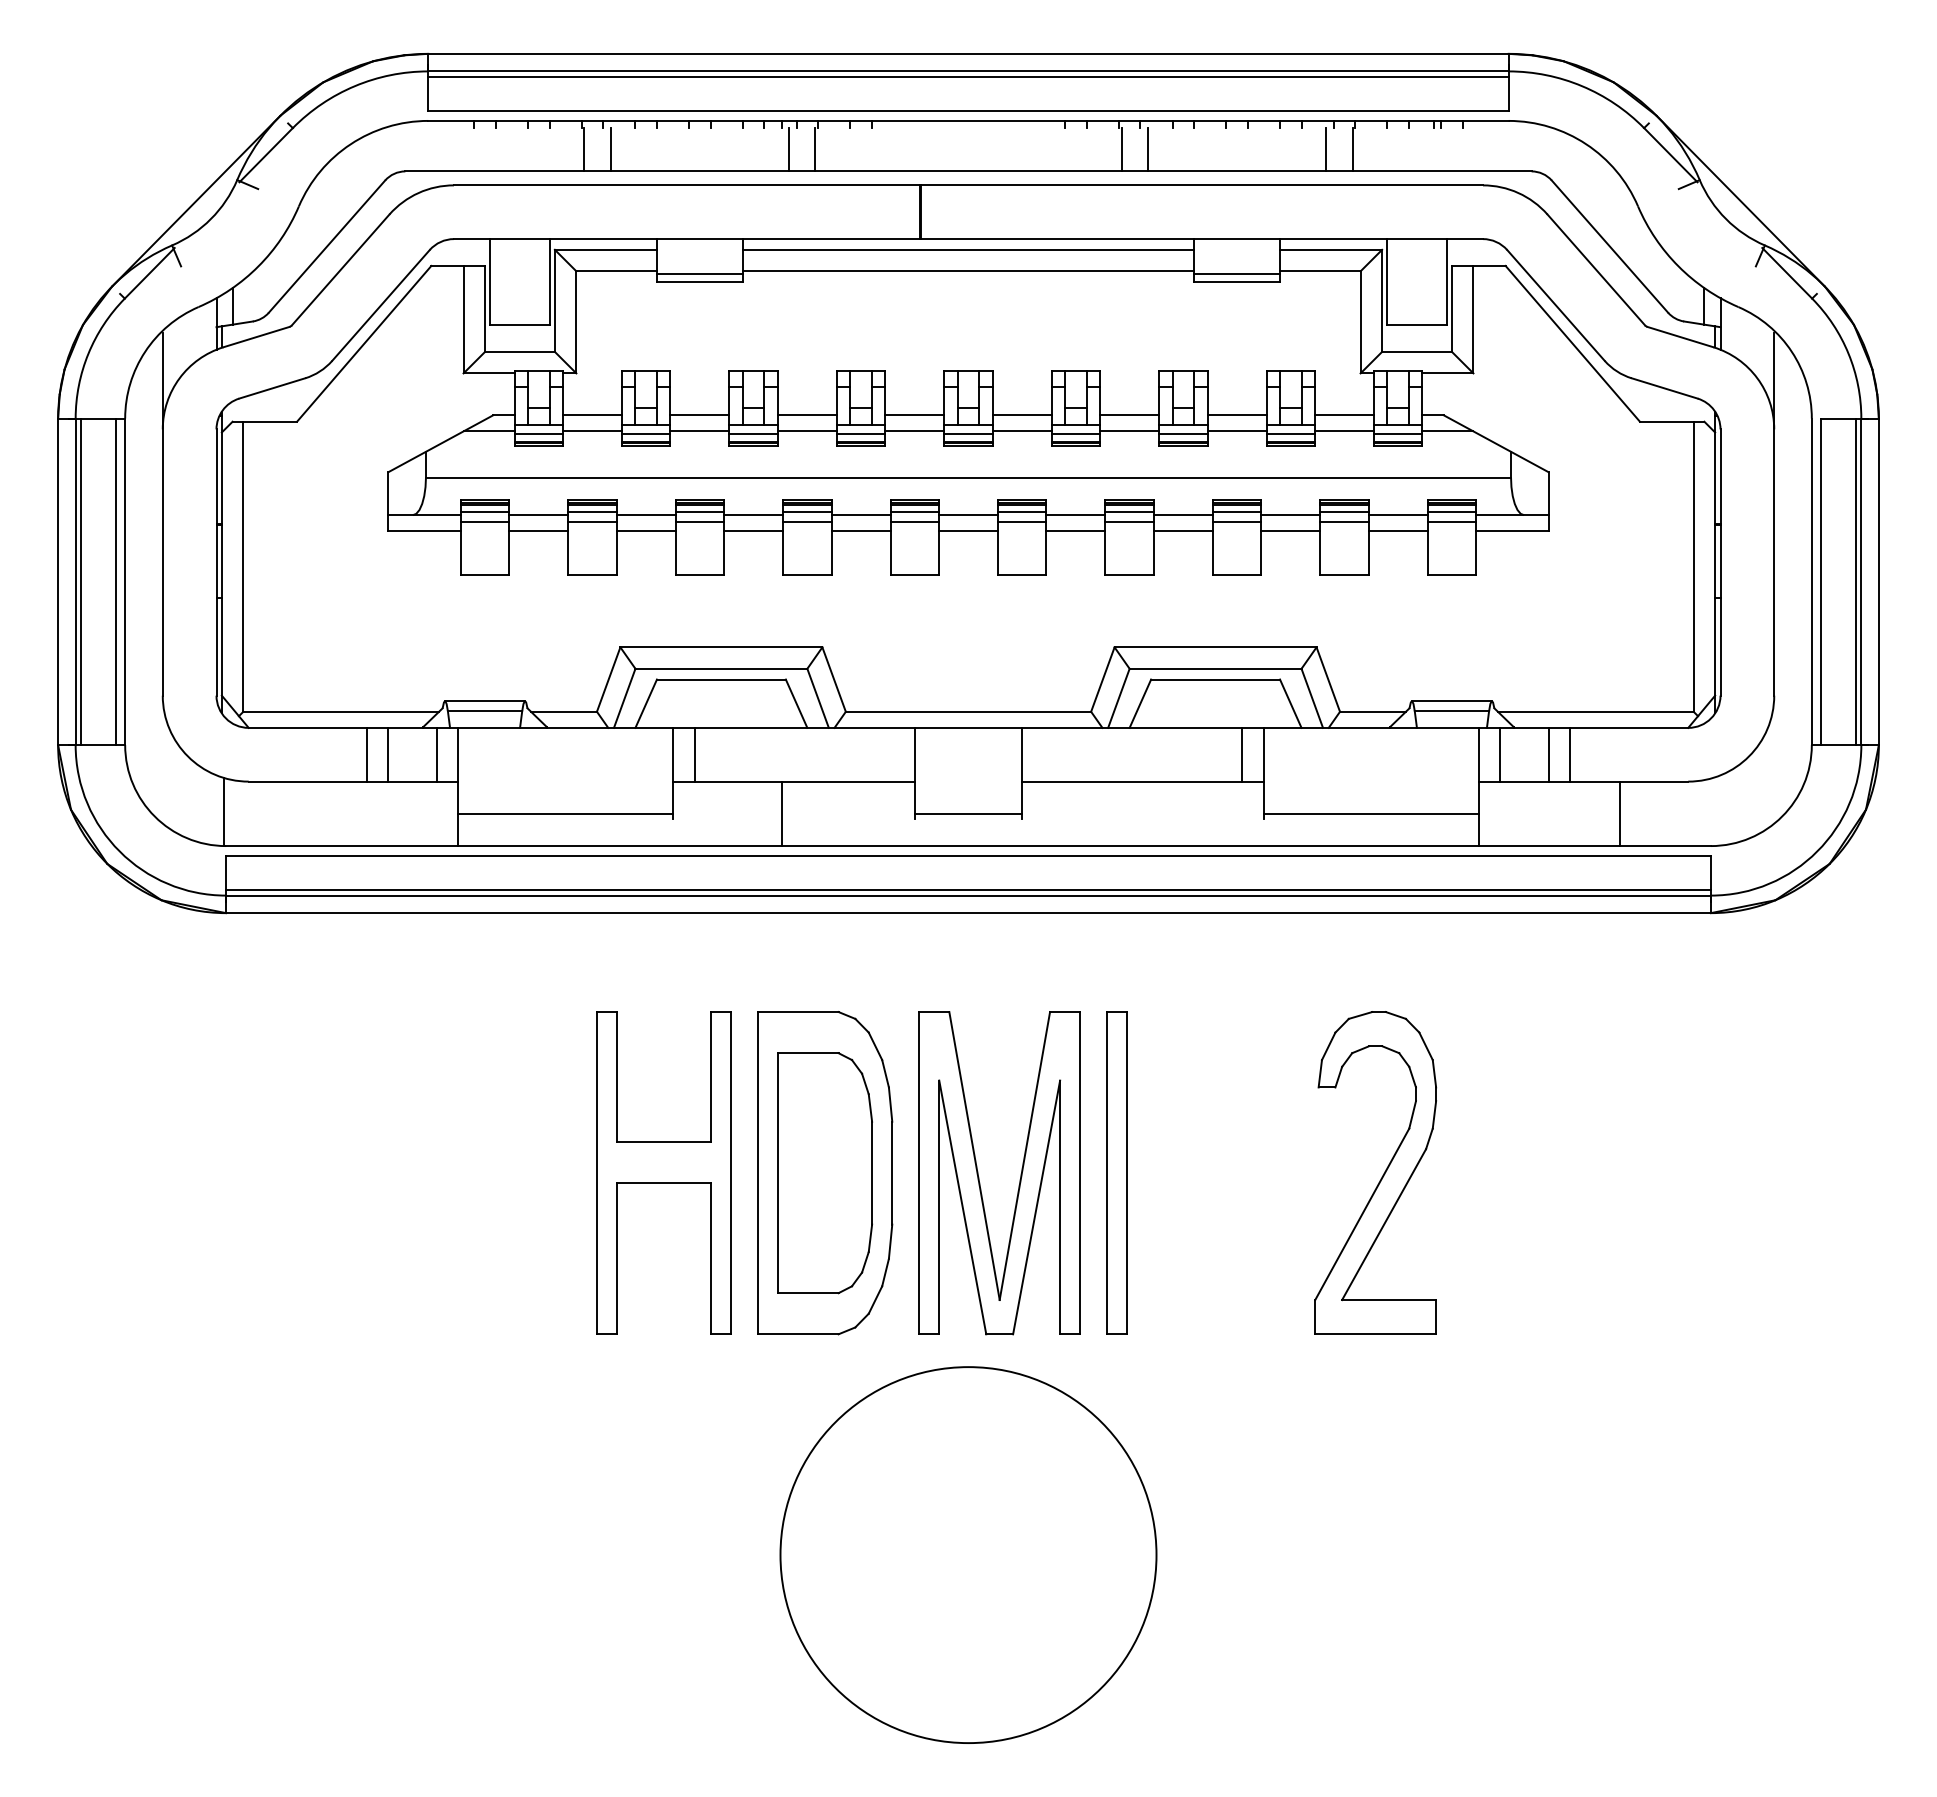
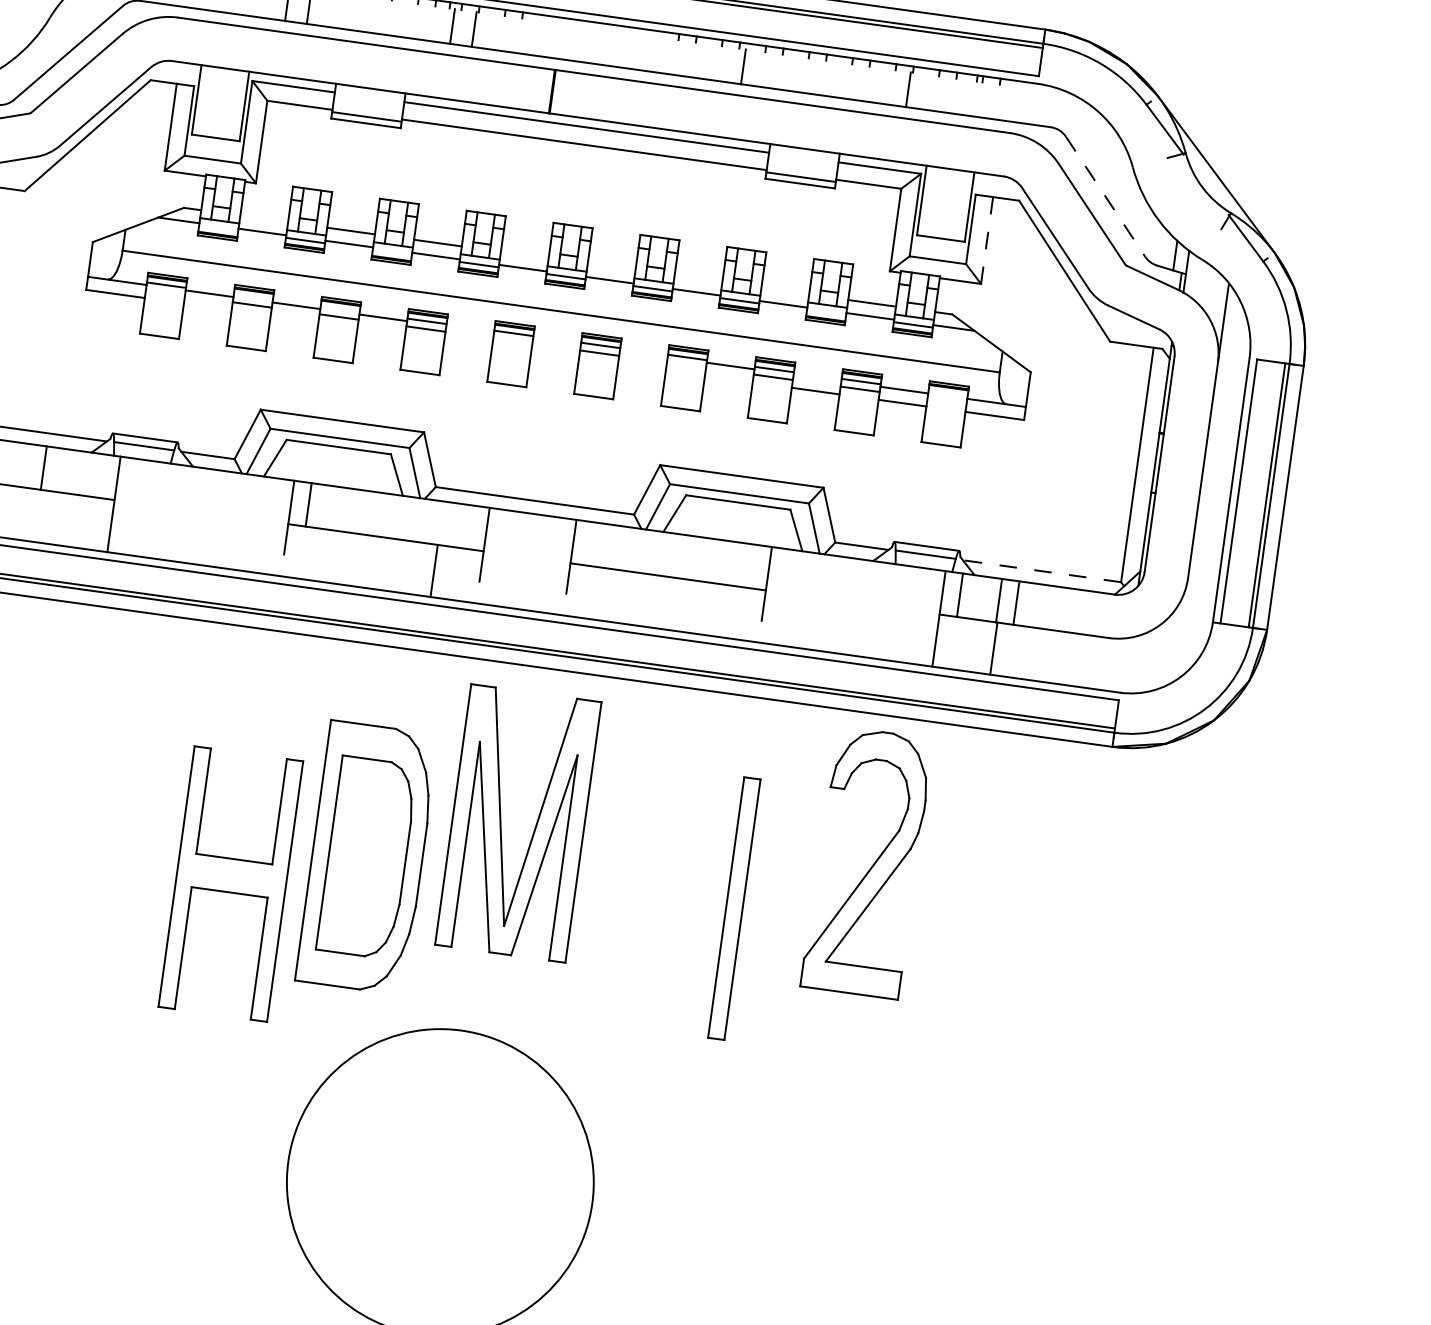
line: (1121, 149) -> (721, 63), removed
line: (1325, 149) -> (886, 86), removed
line: (1610, 246) -> (1106, 196), solid -> dashed
line: (1473, 319) -> (987, 240), solid -> dashed
line: (592, 415) -> (264, 219), removed
line: (914, 415) -> (524, 255), removed
line: (1021, 415) -> (611, 267), removed
line: (1129, 415) -> (698, 279), removed
line: (1236, 415) -> (784, 291), removed
line: (538, 434) -> (218, 228), removed
line: (753, 434) -> (392, 252), removed
line: (1290, 434) -> (826, 312), removed
line: (592, 512) -> (253, 297), removed
line: (699, 512) -> (339, 309), removed
line: (1451, 512) -> (947, 393), removed
line: (860, 515) -> (469, 330), removed
line: (968, 515) -> (556, 342), removed
line: (1075, 515) -> (643, 354), removed
line: (1290, 515) -> (817, 378), removed
line: (484, 521) -> (165, 292), removed
line: (914, 521) -> (512, 340), removed
line: (1129, 521) -> (686, 365), removed
line: (1451, 521) -> (946, 401), removed
line: (538, 531) -> (207, 306), removed
line: (645, 531) -> (294, 318), removed
line: (753, 531) -> (381, 331), removed
line: (860, 531) -> (467, 343), removed
line: (968, 531) -> (555, 355), removed
line: (1075, 531) -> (641, 367), removed
line: (1182, 531) -> (728, 379), removed
line: (1595, 711) -> (1041, 570), solid -> dashed
line: (388, 754) -> (61, 470), removed
line: (436, 754) -> (100, 475), removed
line: (1242, 754) -> (751, 566), removed
line: (565, 813) -> (197, 537), removed
line: (782, 813) -> (434, 570), moved
line: (968, 813) -> (523, 583), removed
line: (1370, 813) -> (848, 628), removed
line: (1620, 813) -> (993, 648), moved
part: (663, 1172) -> (230, 883), moved
part: (1116, 1172) -> (733, 908), moved
part: (1382, 1175) -> (872, 865), moved
part: (979, 1177) -> (501, 824), moved

